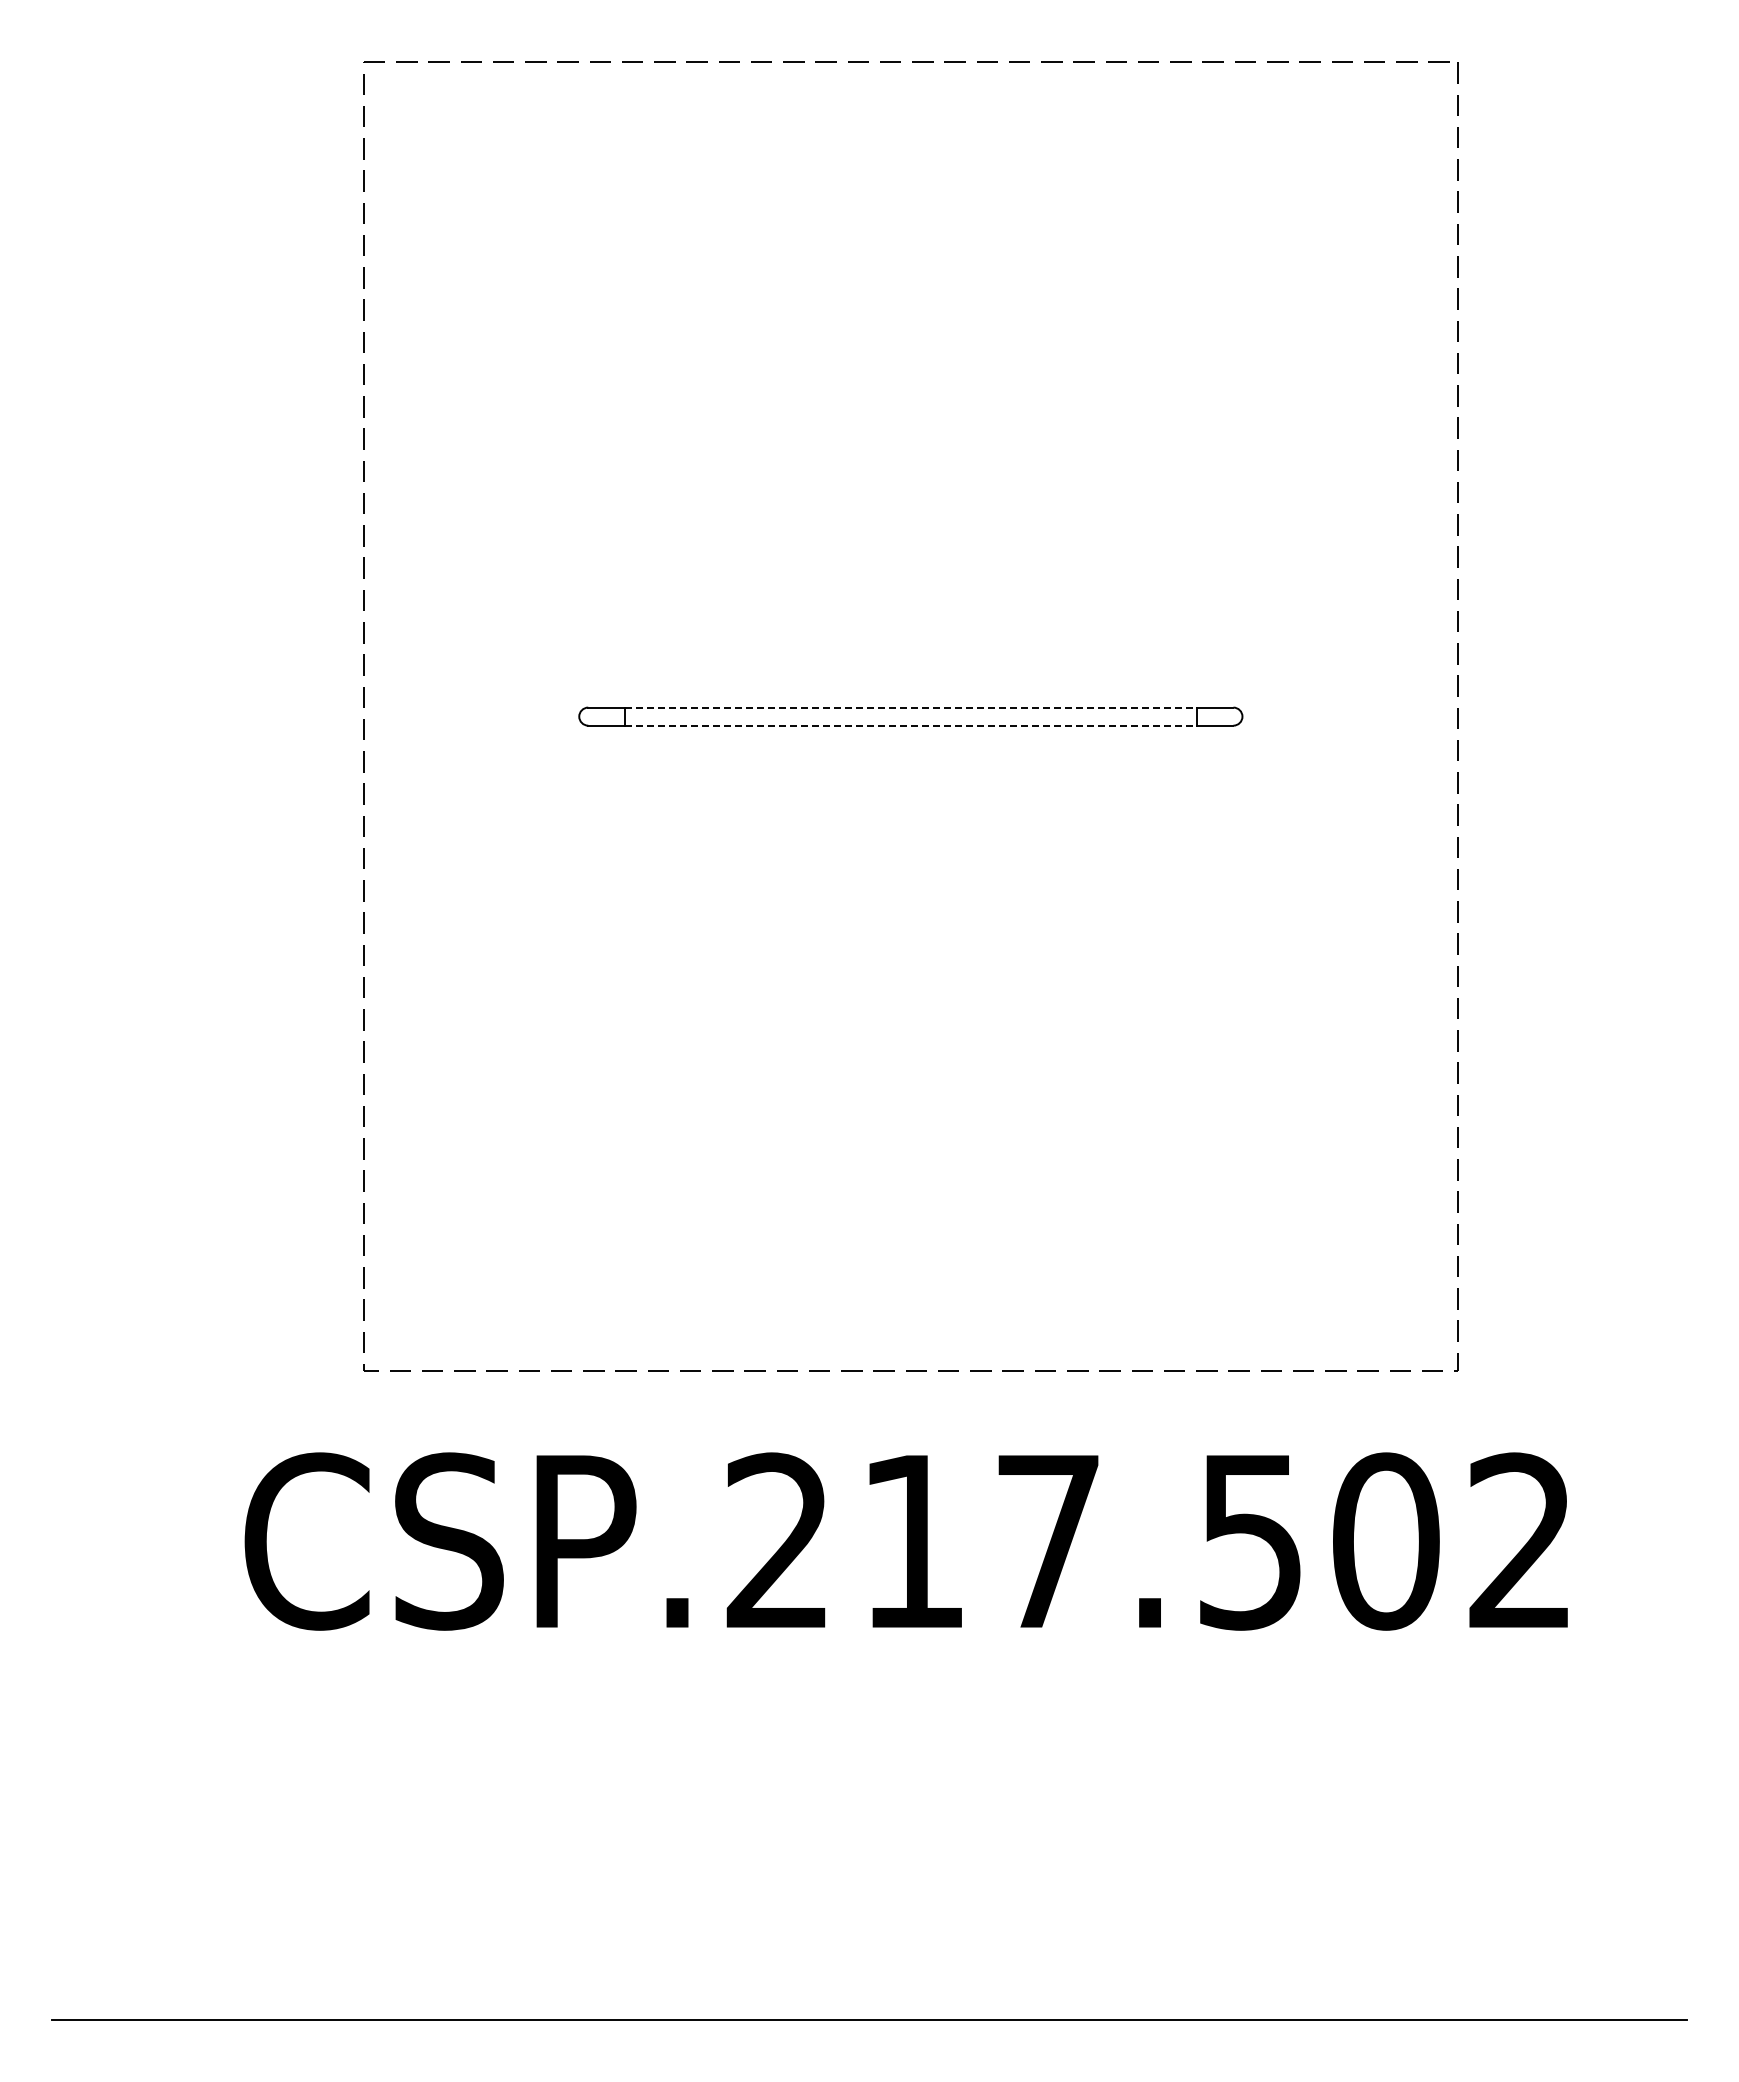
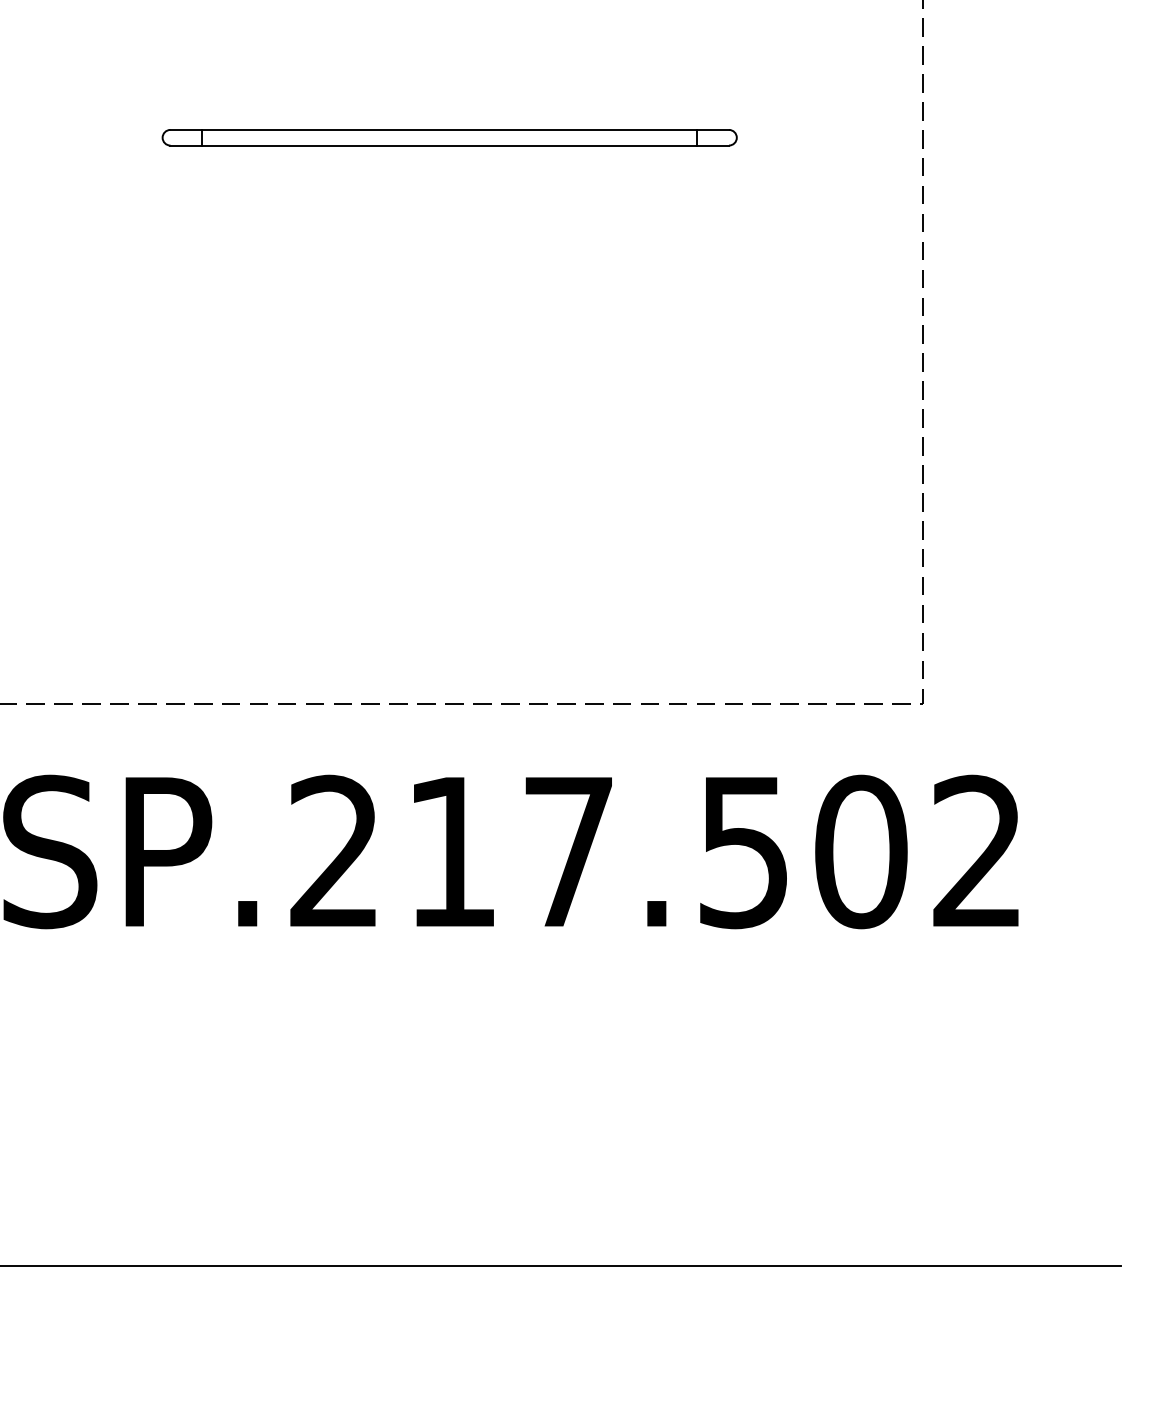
line: (911, 707) -> (450, 129), dashed -> solid
line: (911, 725) -> (450, 145), dashed -> solid

